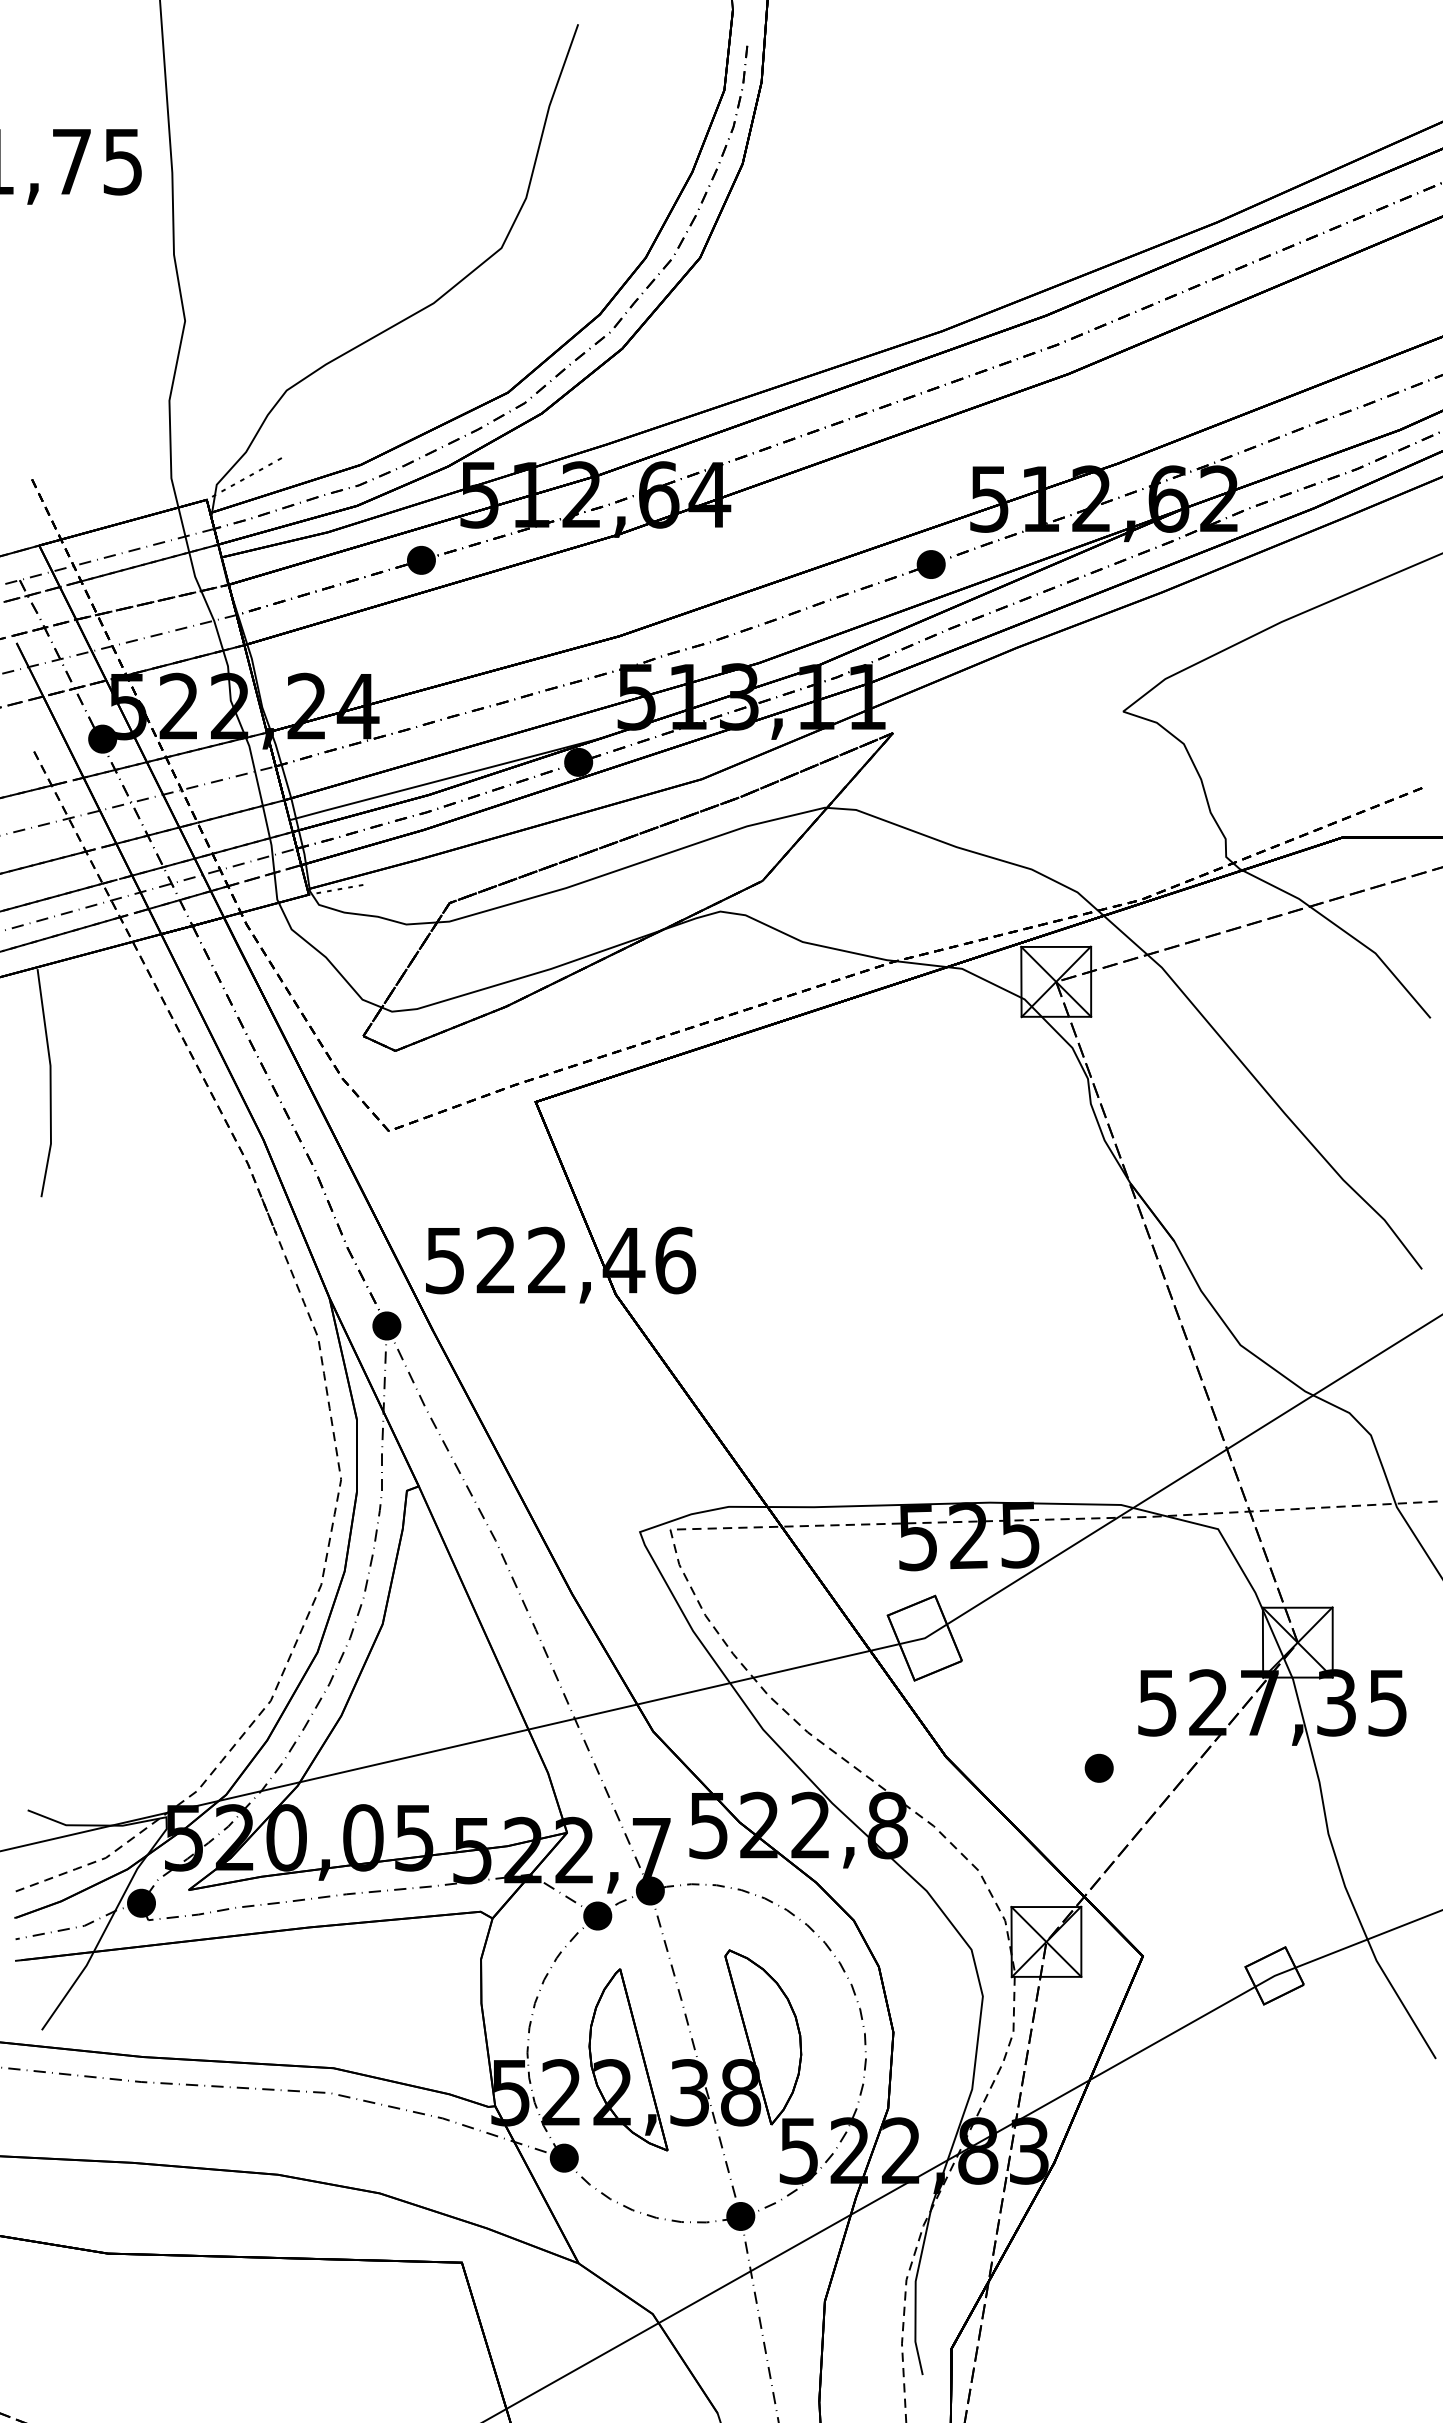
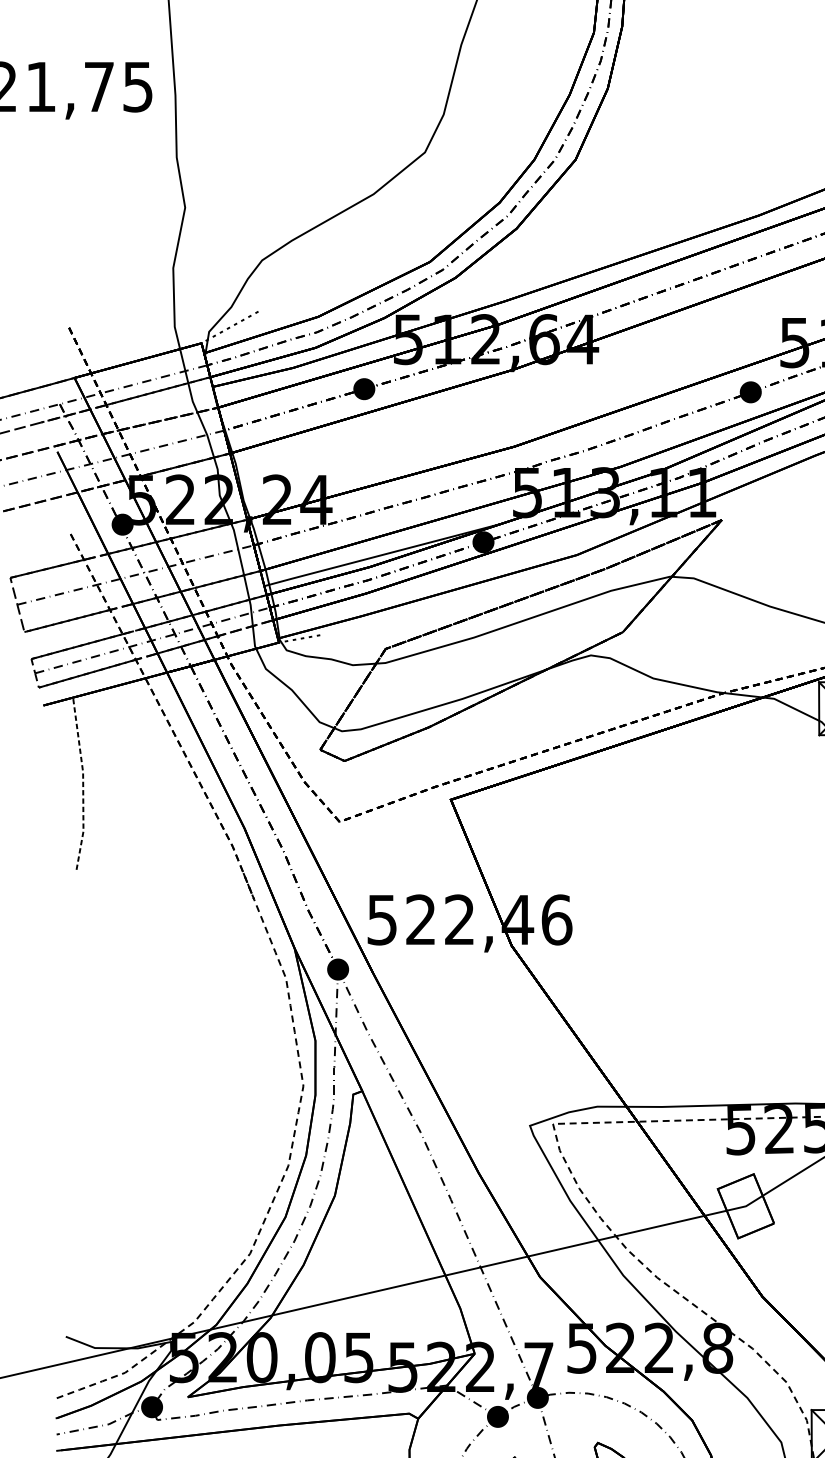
line: (50, 1083) -> (83, 785), solid -> dashed

